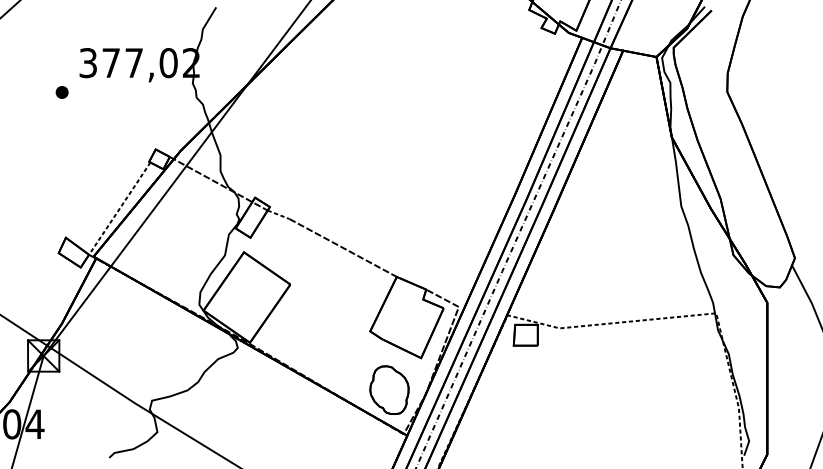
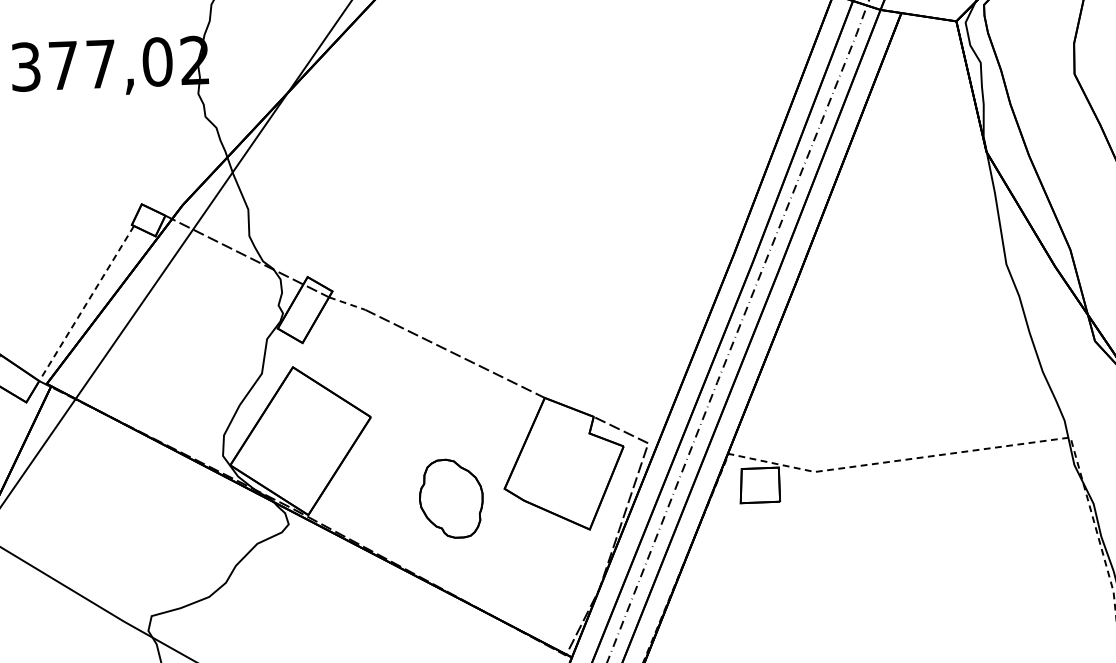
part: (389, 389) -> (451, 497), moved

